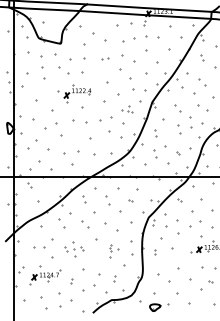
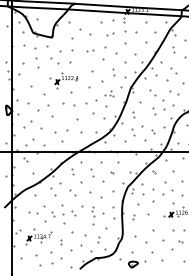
part: (128, 40) -> (110, 34), size x0.62
part: (132, 84) -> (113, 72), size x0.62
part: (73, 249) -> (63, 214), size x1.43
part: (113, 250) -> (97, 215), size x1.67

